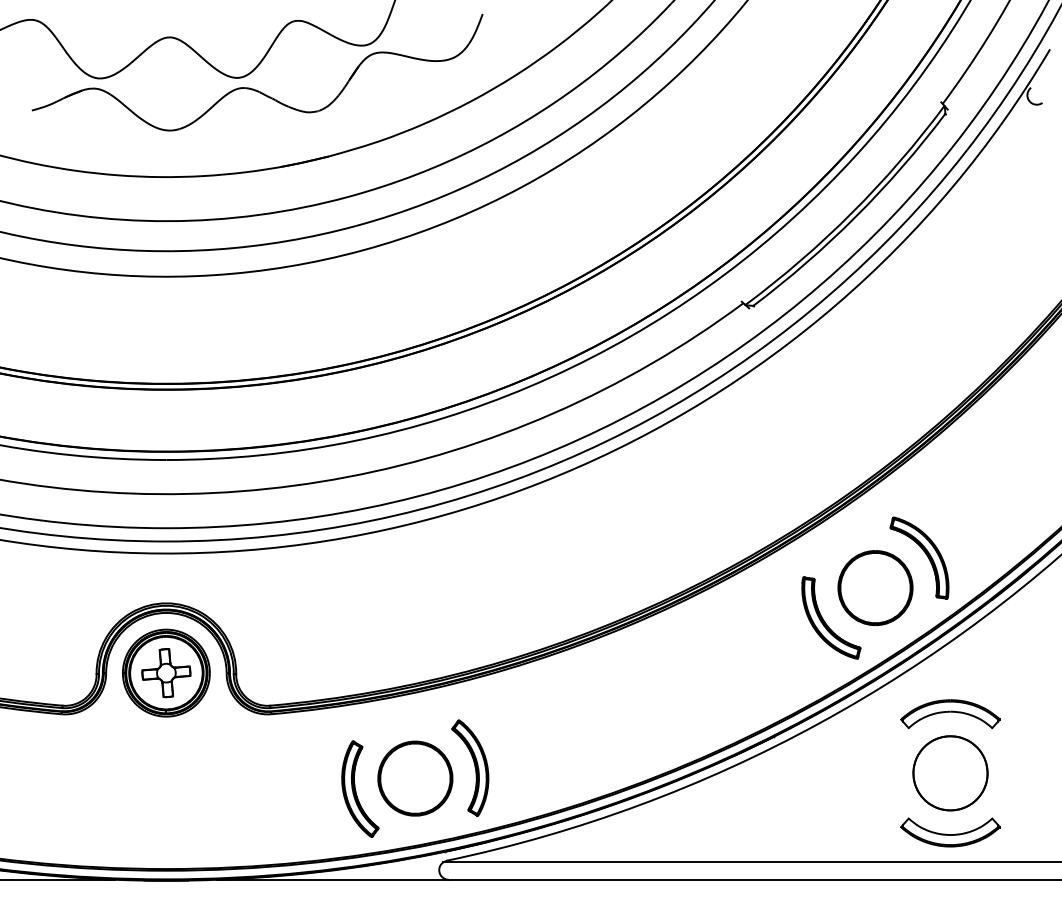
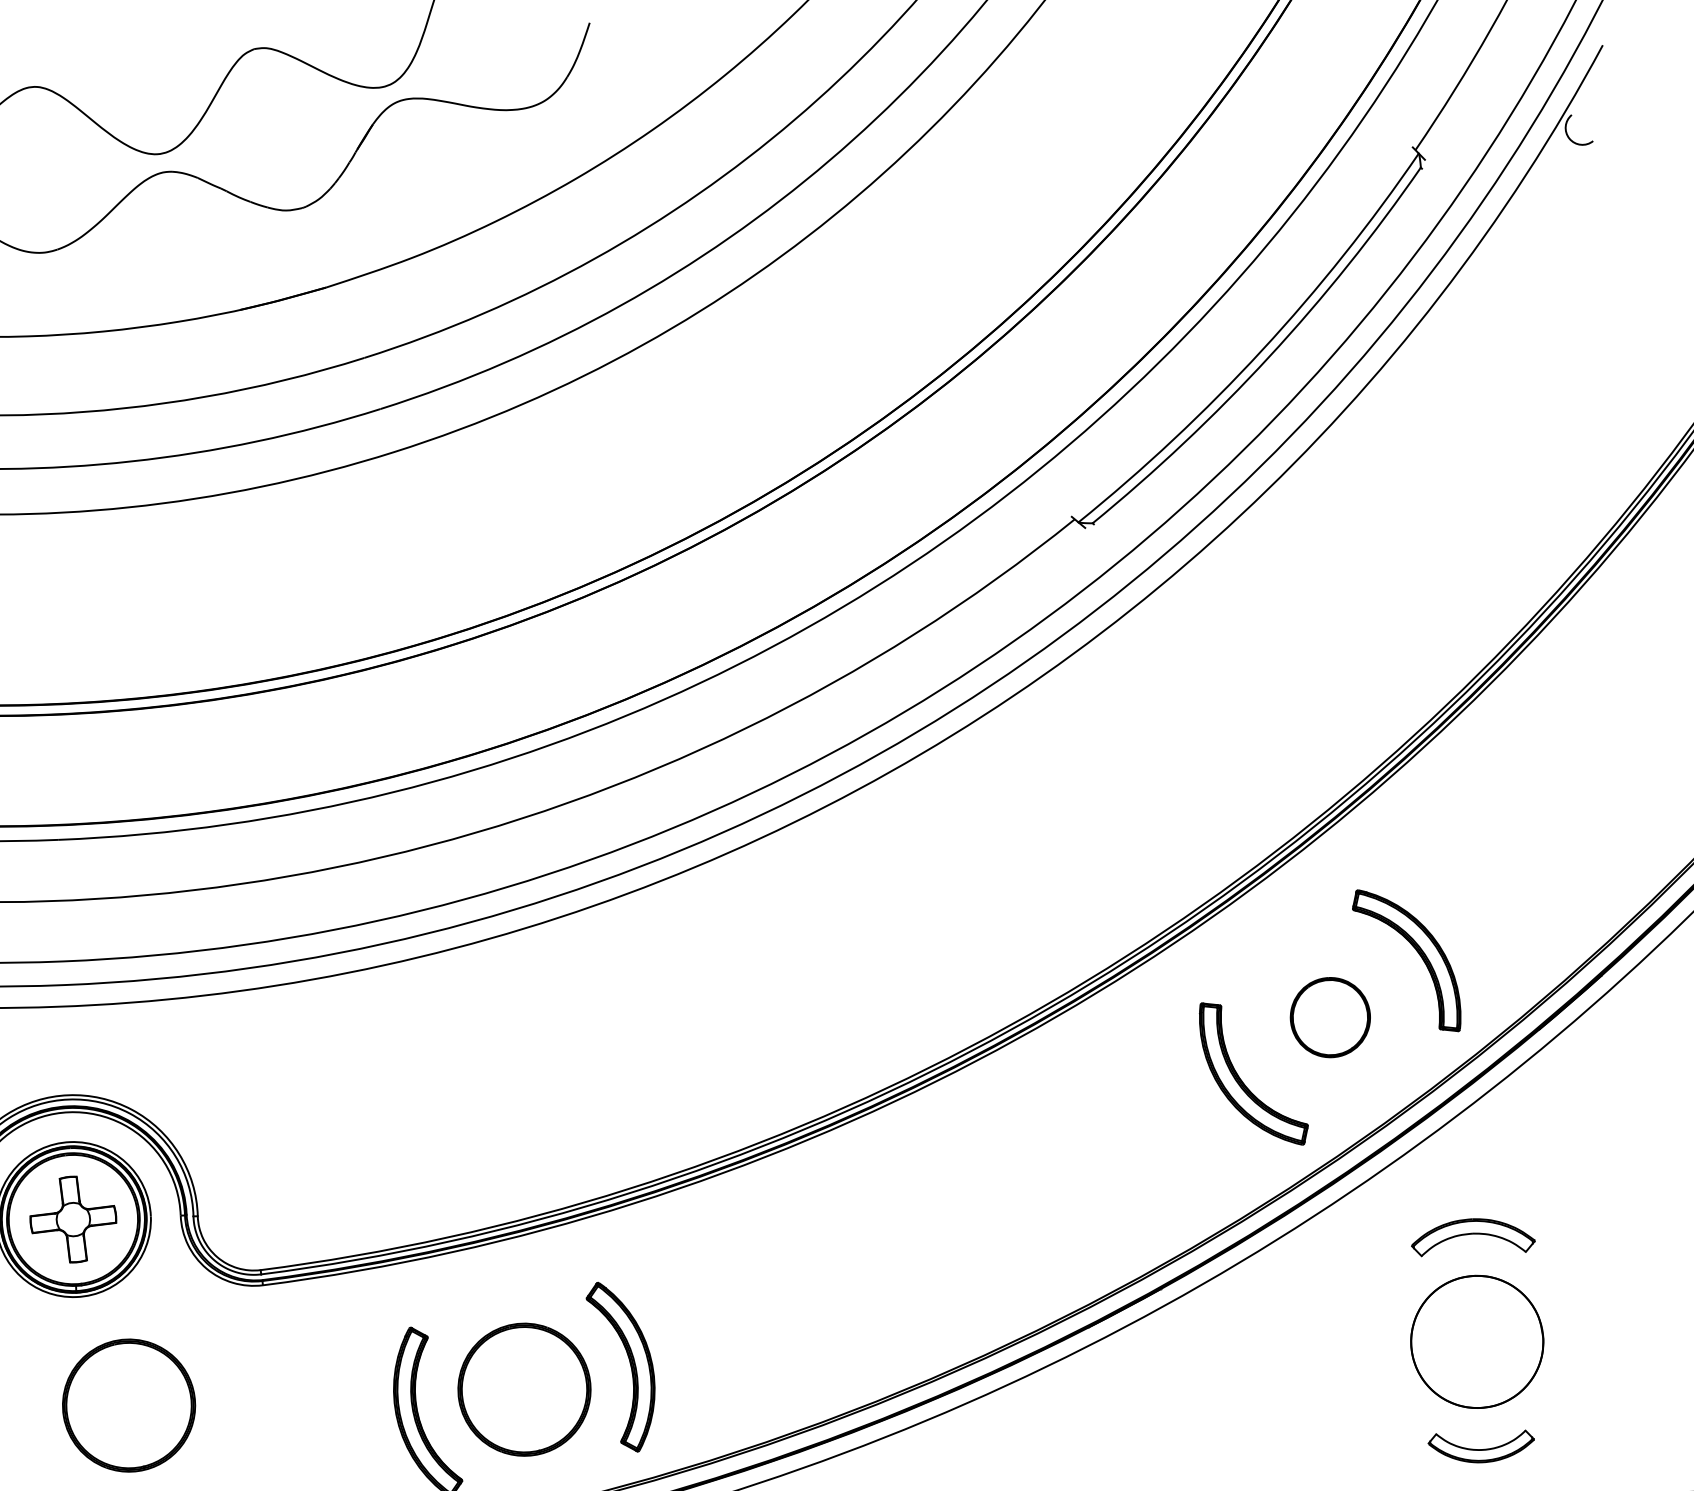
part: (875, 588) -> (1330, 1018), size x0.6
part: (950, 714) -> (1473, 1237), size x0.7
part: (193, 778) -> (129, 1405), added
part: (950, 832) -> (1481, 1447), size x0.6

